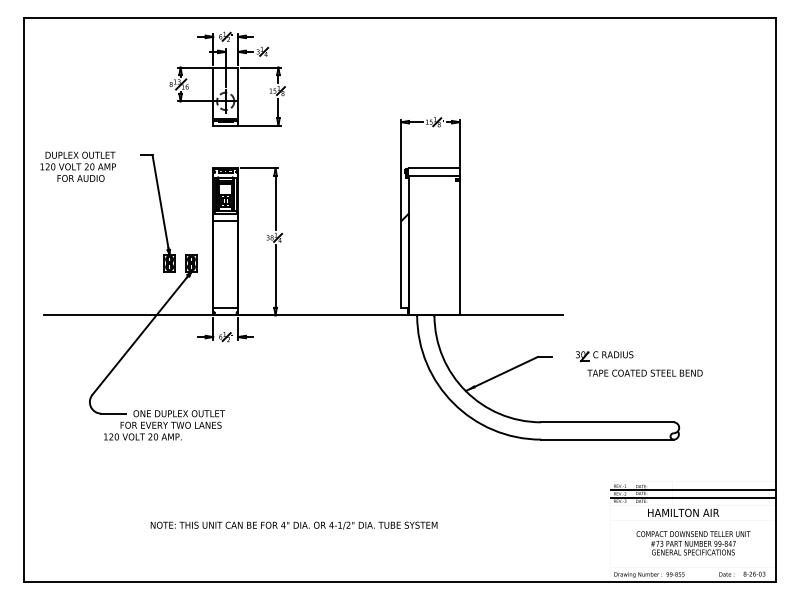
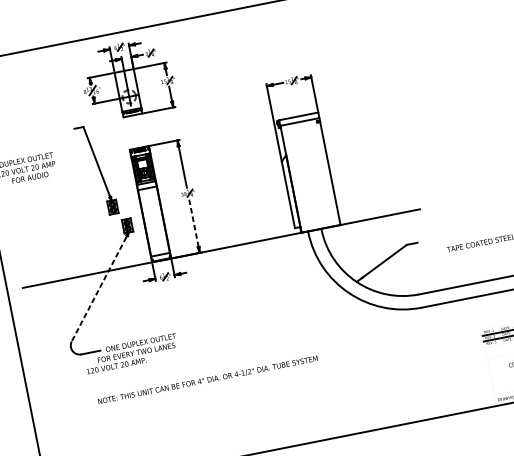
part: (157, 213) -> (96, 171), moved
line: (275, 276) -> (193, 223), solid -> dashed
line: (139, 336) -> (98, 289), solid -> dashed
part: (604, 356) -> (457, 234), removed
text: (293, 525) -> (207, 380), moved

